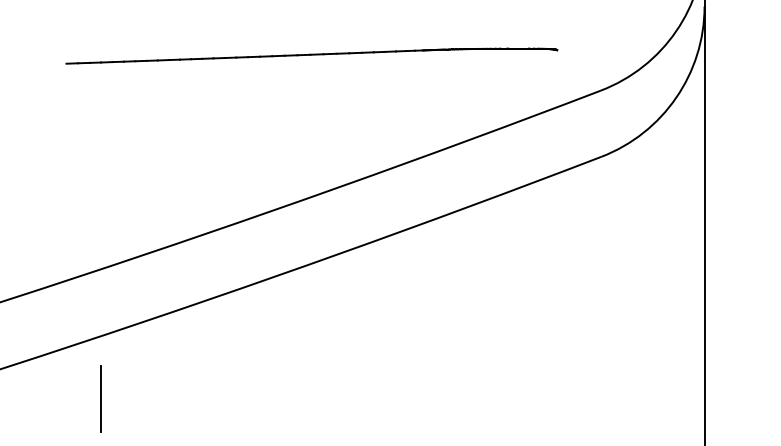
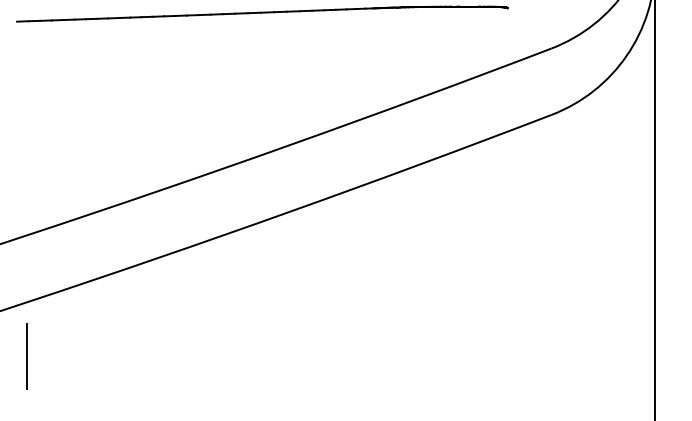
line: (100, 398) -> (26, 356), moved

